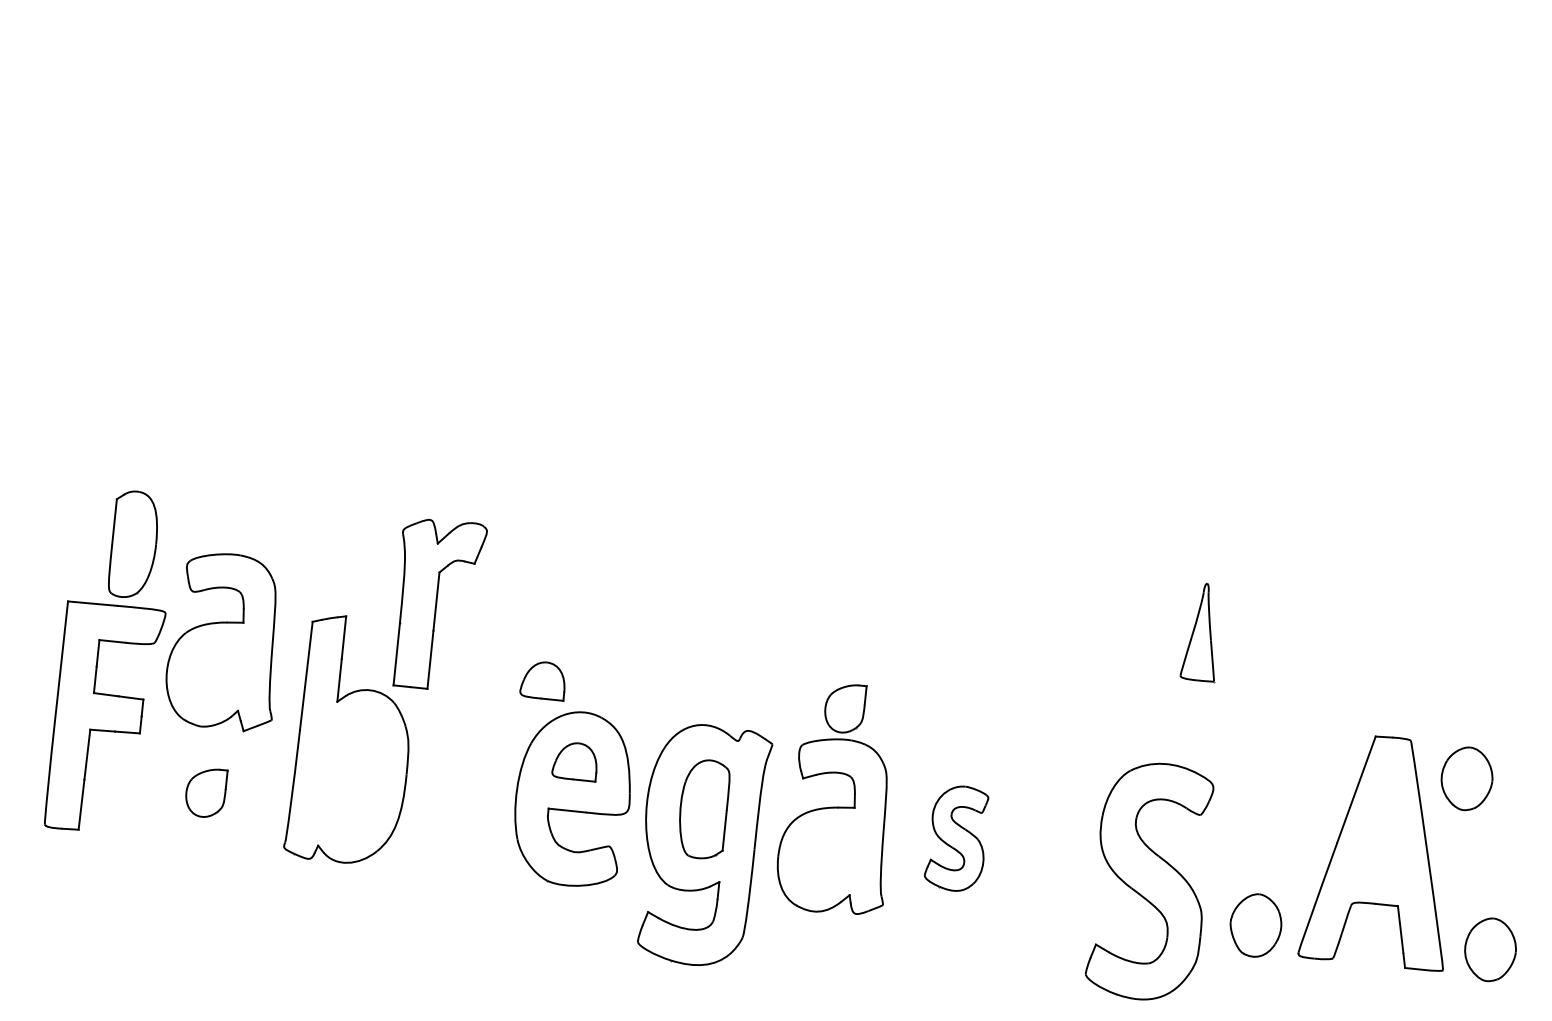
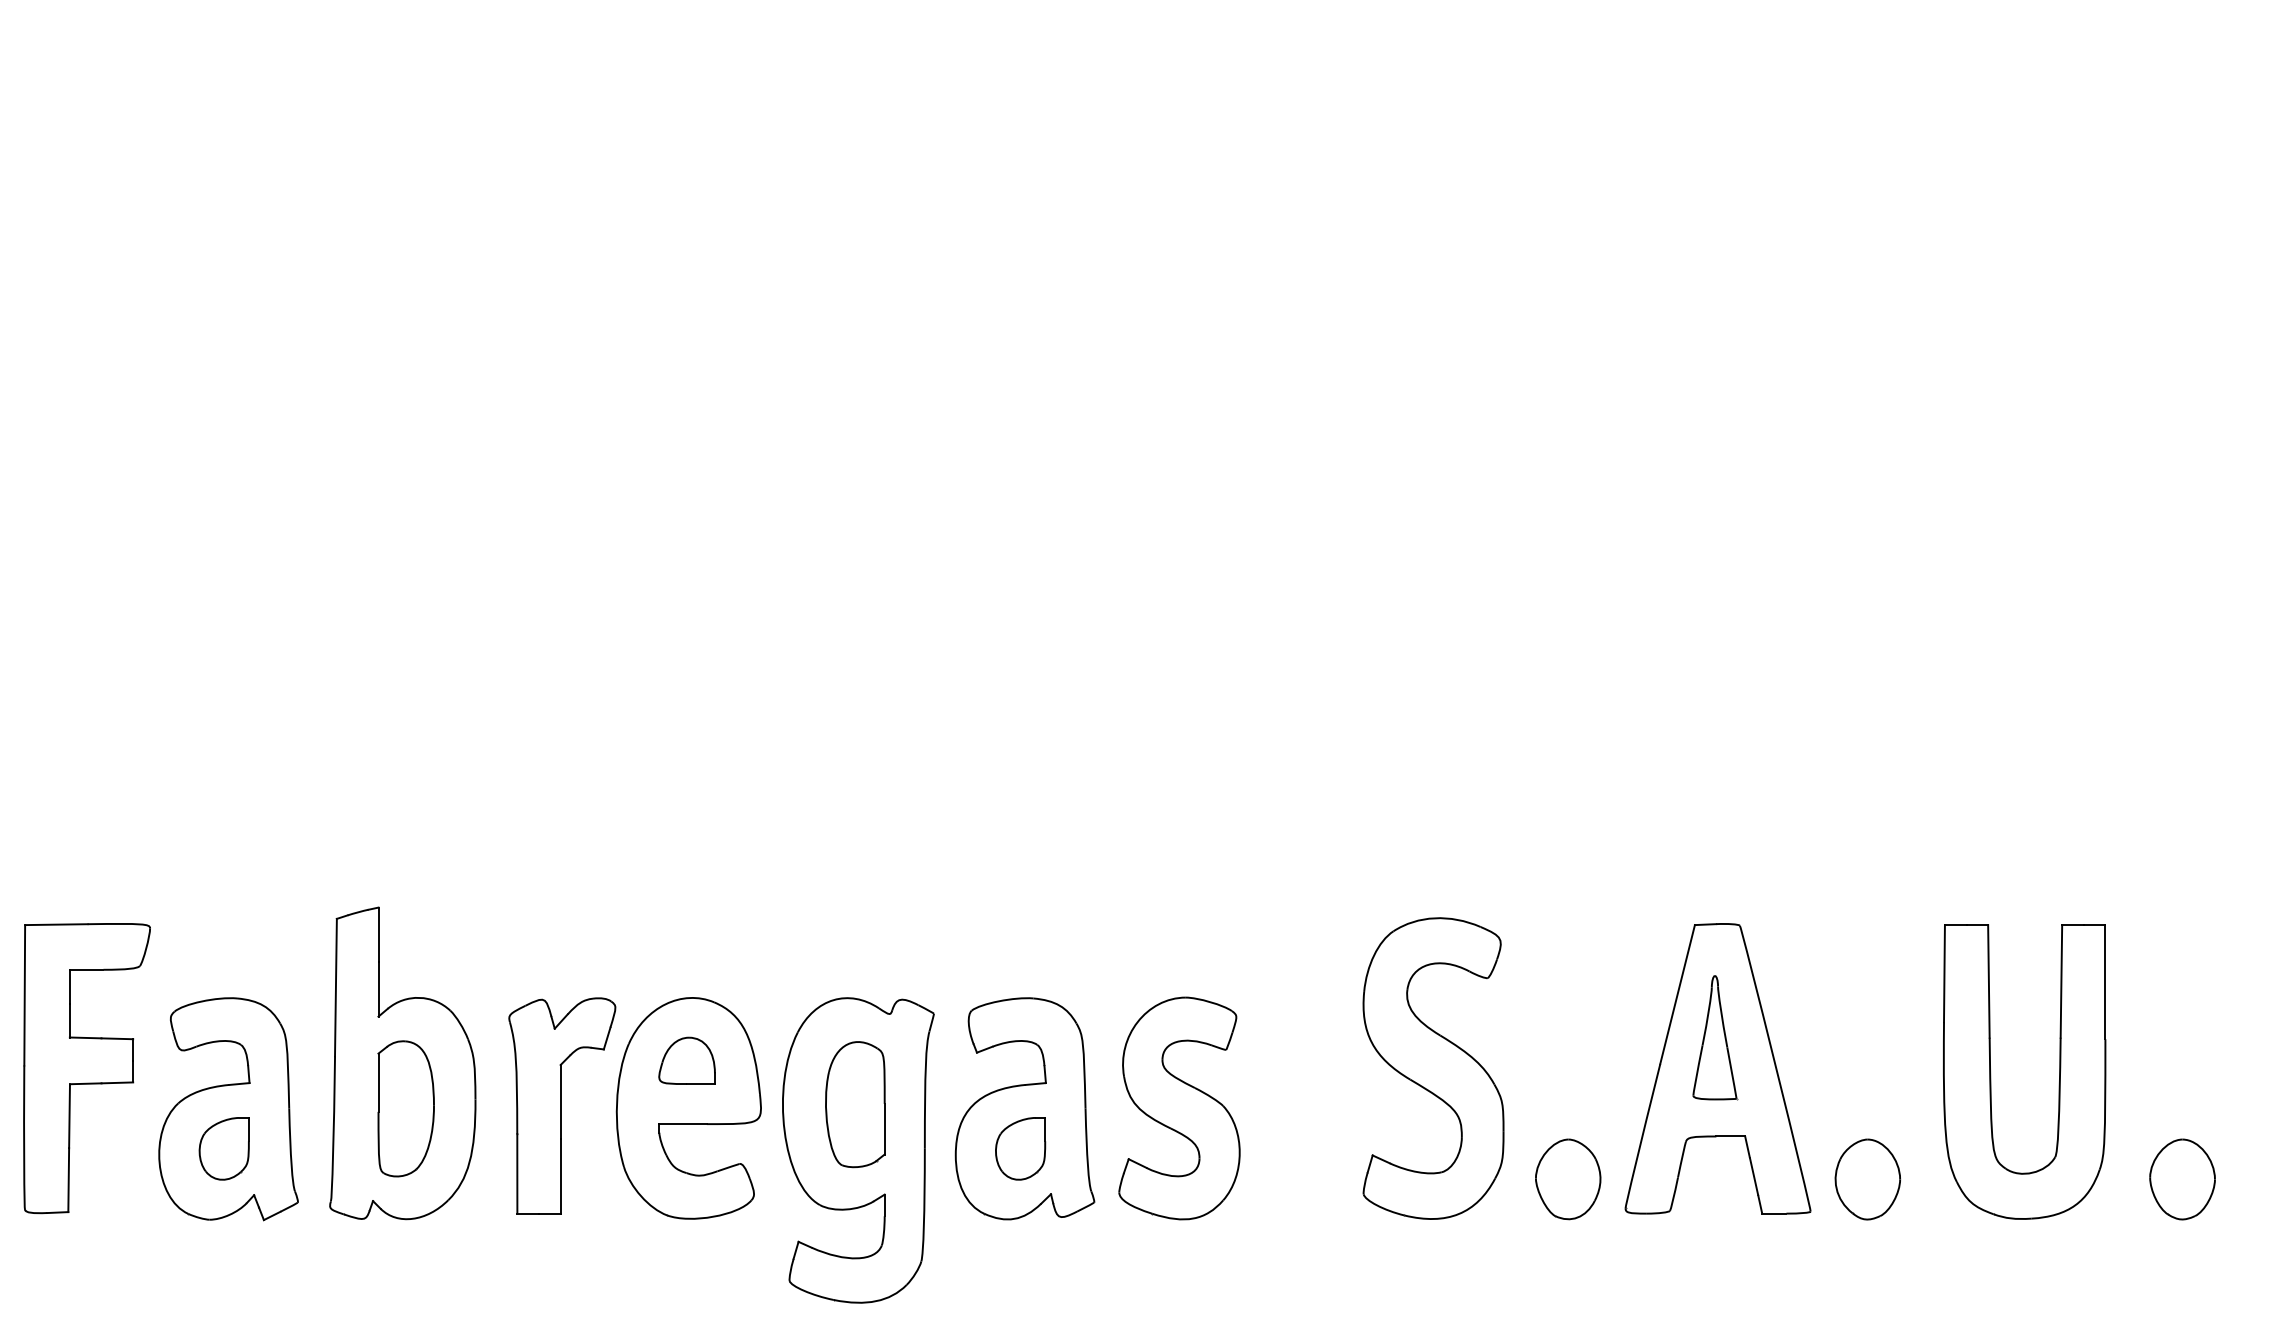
part: (133, 544) -> (405, 1108), moved
part: (437, 604) -> (562, 1105), moved
part: (1202, 631) -> (1715, 1037), moved
part: (224, 641) -> (228, 1109), moved
part: (543, 680) -> (635, 962), removed
part: (844, 708) -> (1020, 1148), moved
part: (1466, 778) -> (1815, 966), removed
part: (957, 838) -> (1179, 1108), size x1.67
part: (1150, 881) -> (1433, 1068), moved

